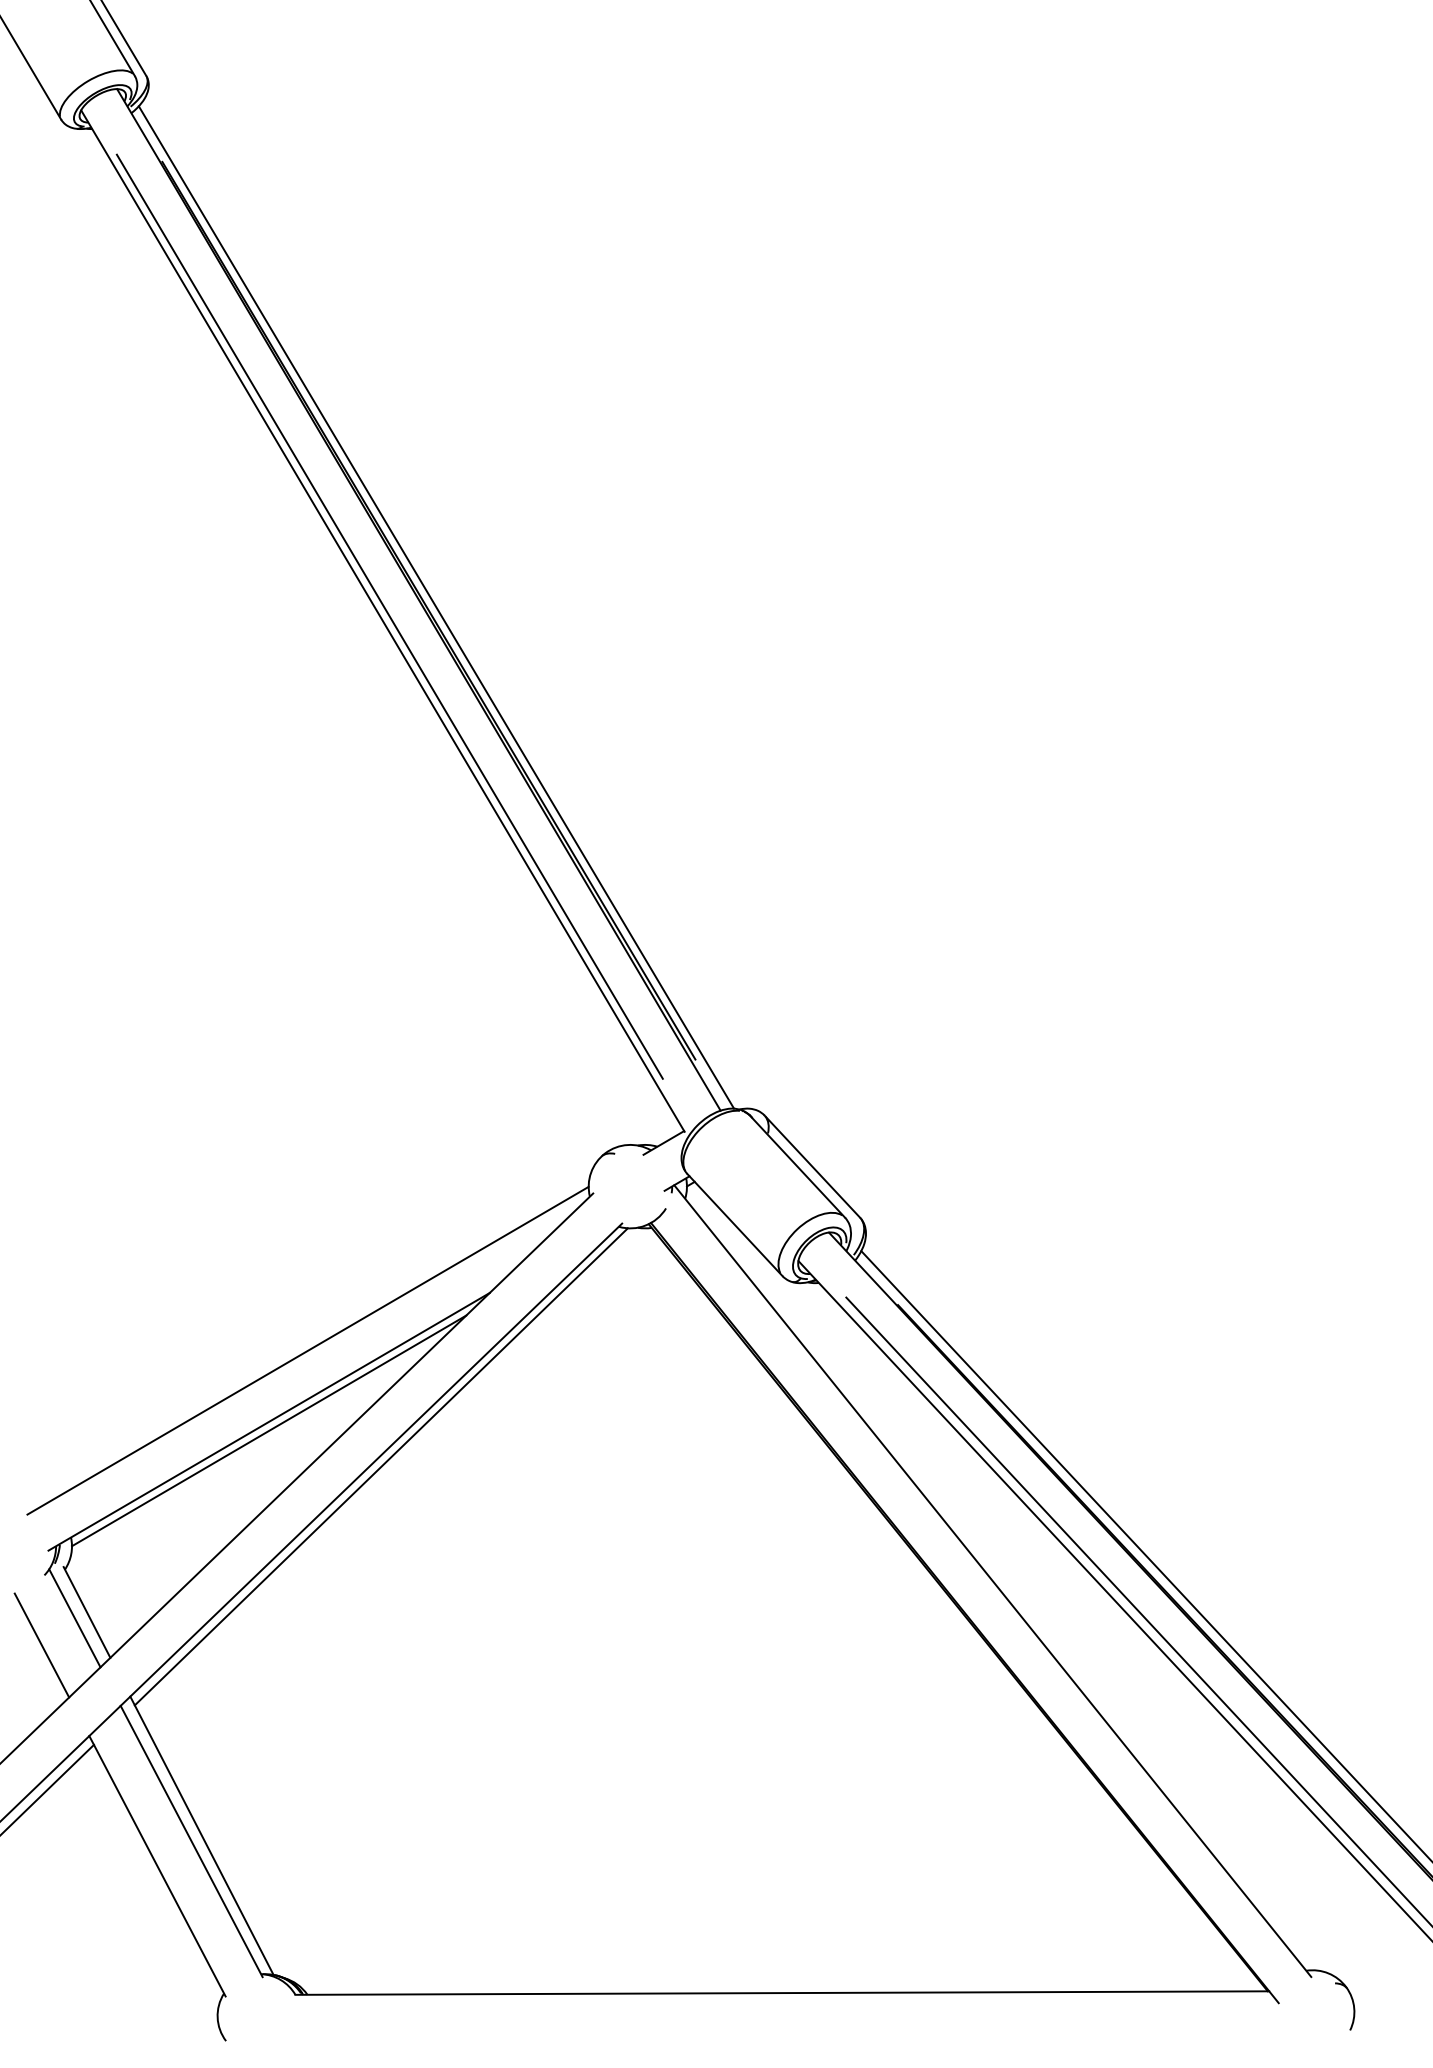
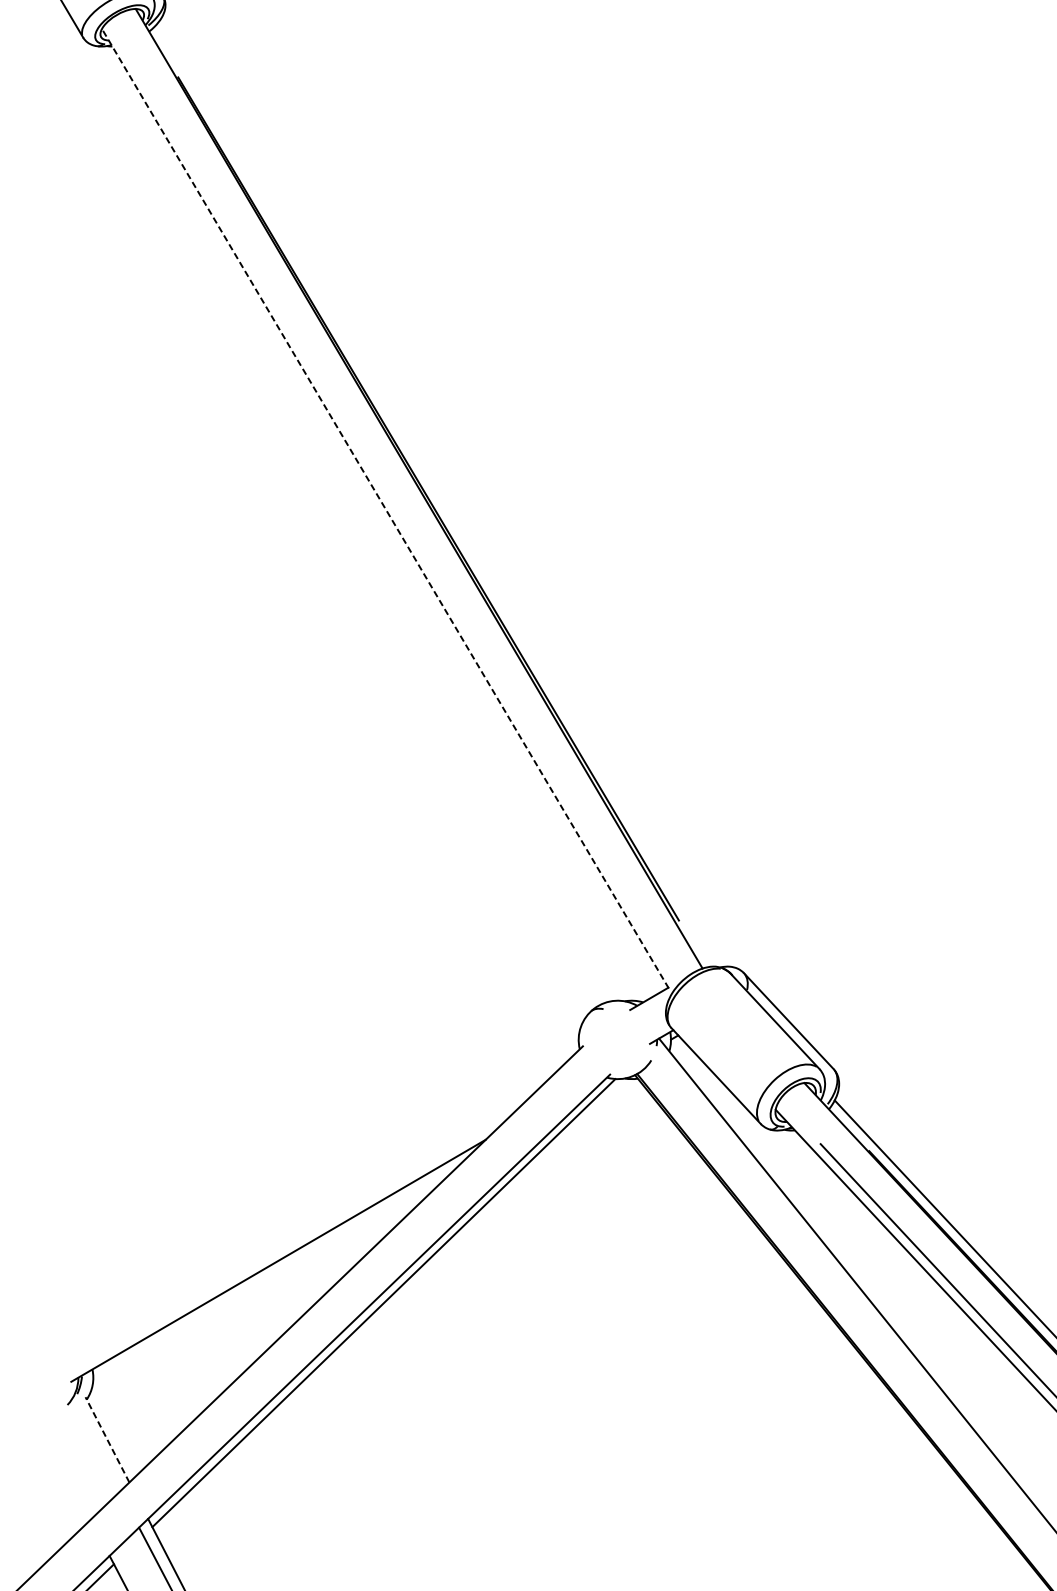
line: (436, 607) -> (435, 495), removed
line: (389, 616) -> (391, 504), removed
line: (382, 620) -> (385, 508), solid -> dashed
line: (307, 1350) -> (314, 1193), removed
line: (269, 1430) -> (278, 1268), removed
line: (86, 1611) -> (106, 1438), solid -> dashed
line: (74, 1618) -> (95, 1445), removed
line: (41, 1645) -> (64, 1470), removed

